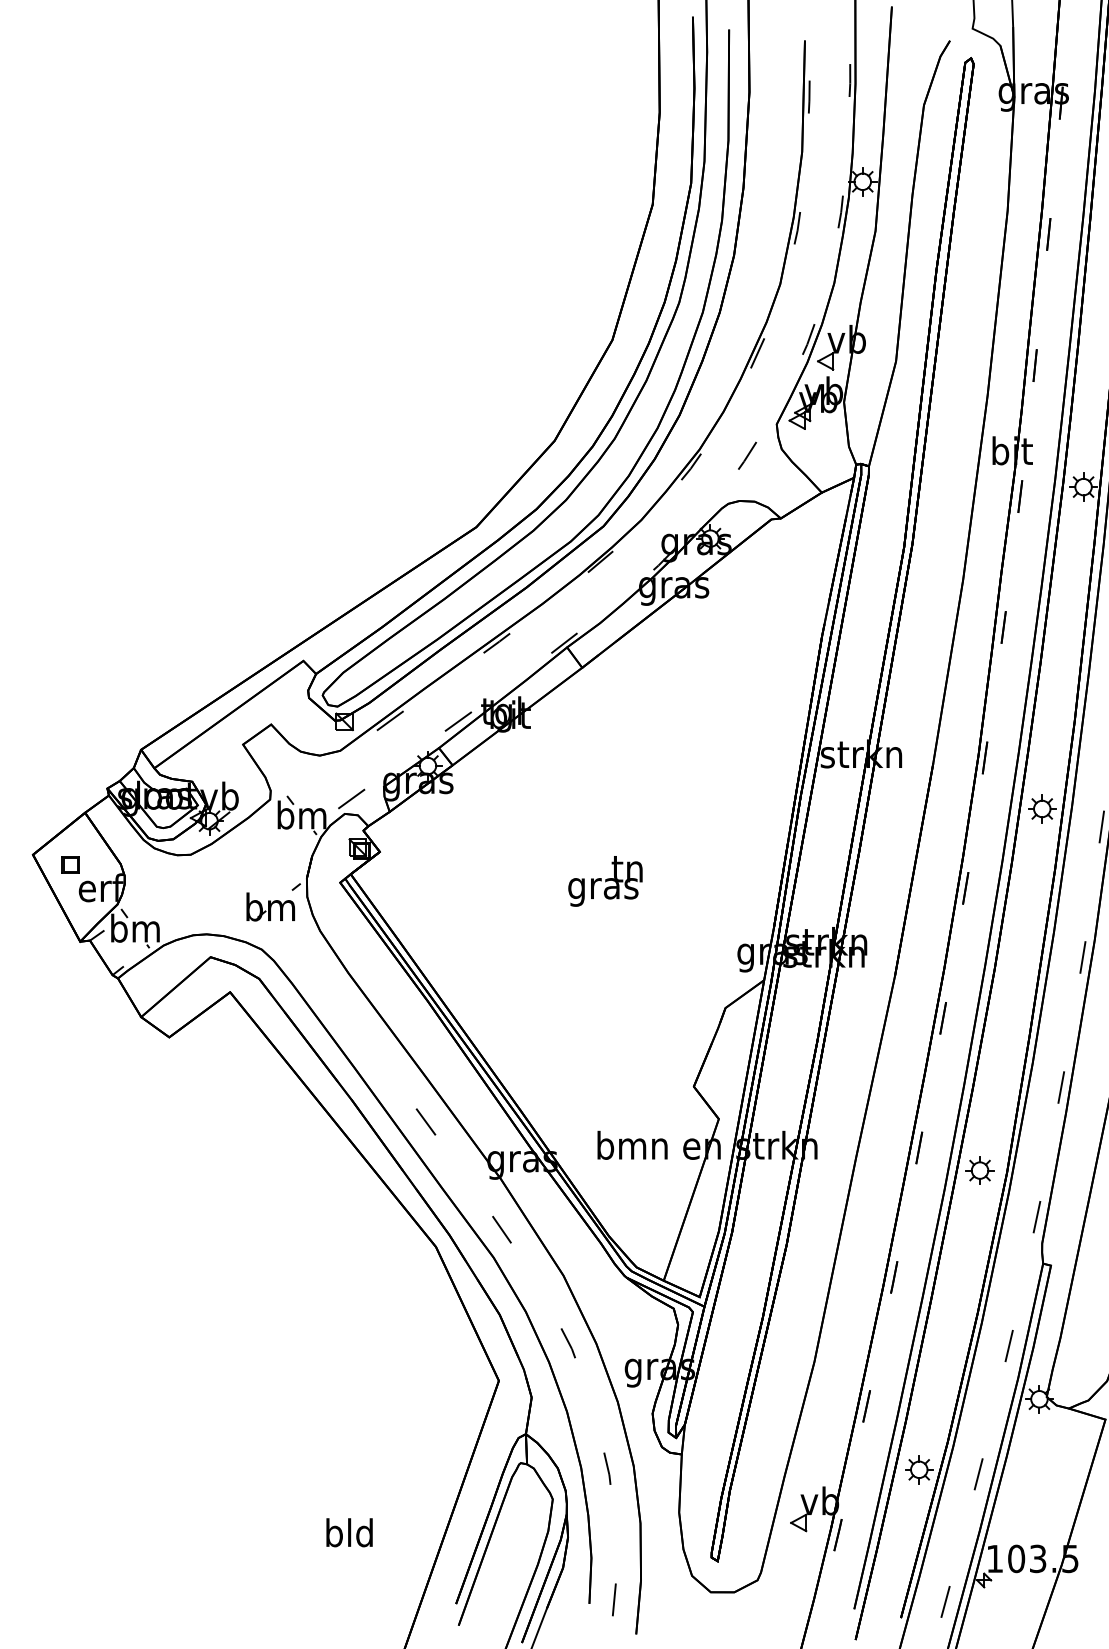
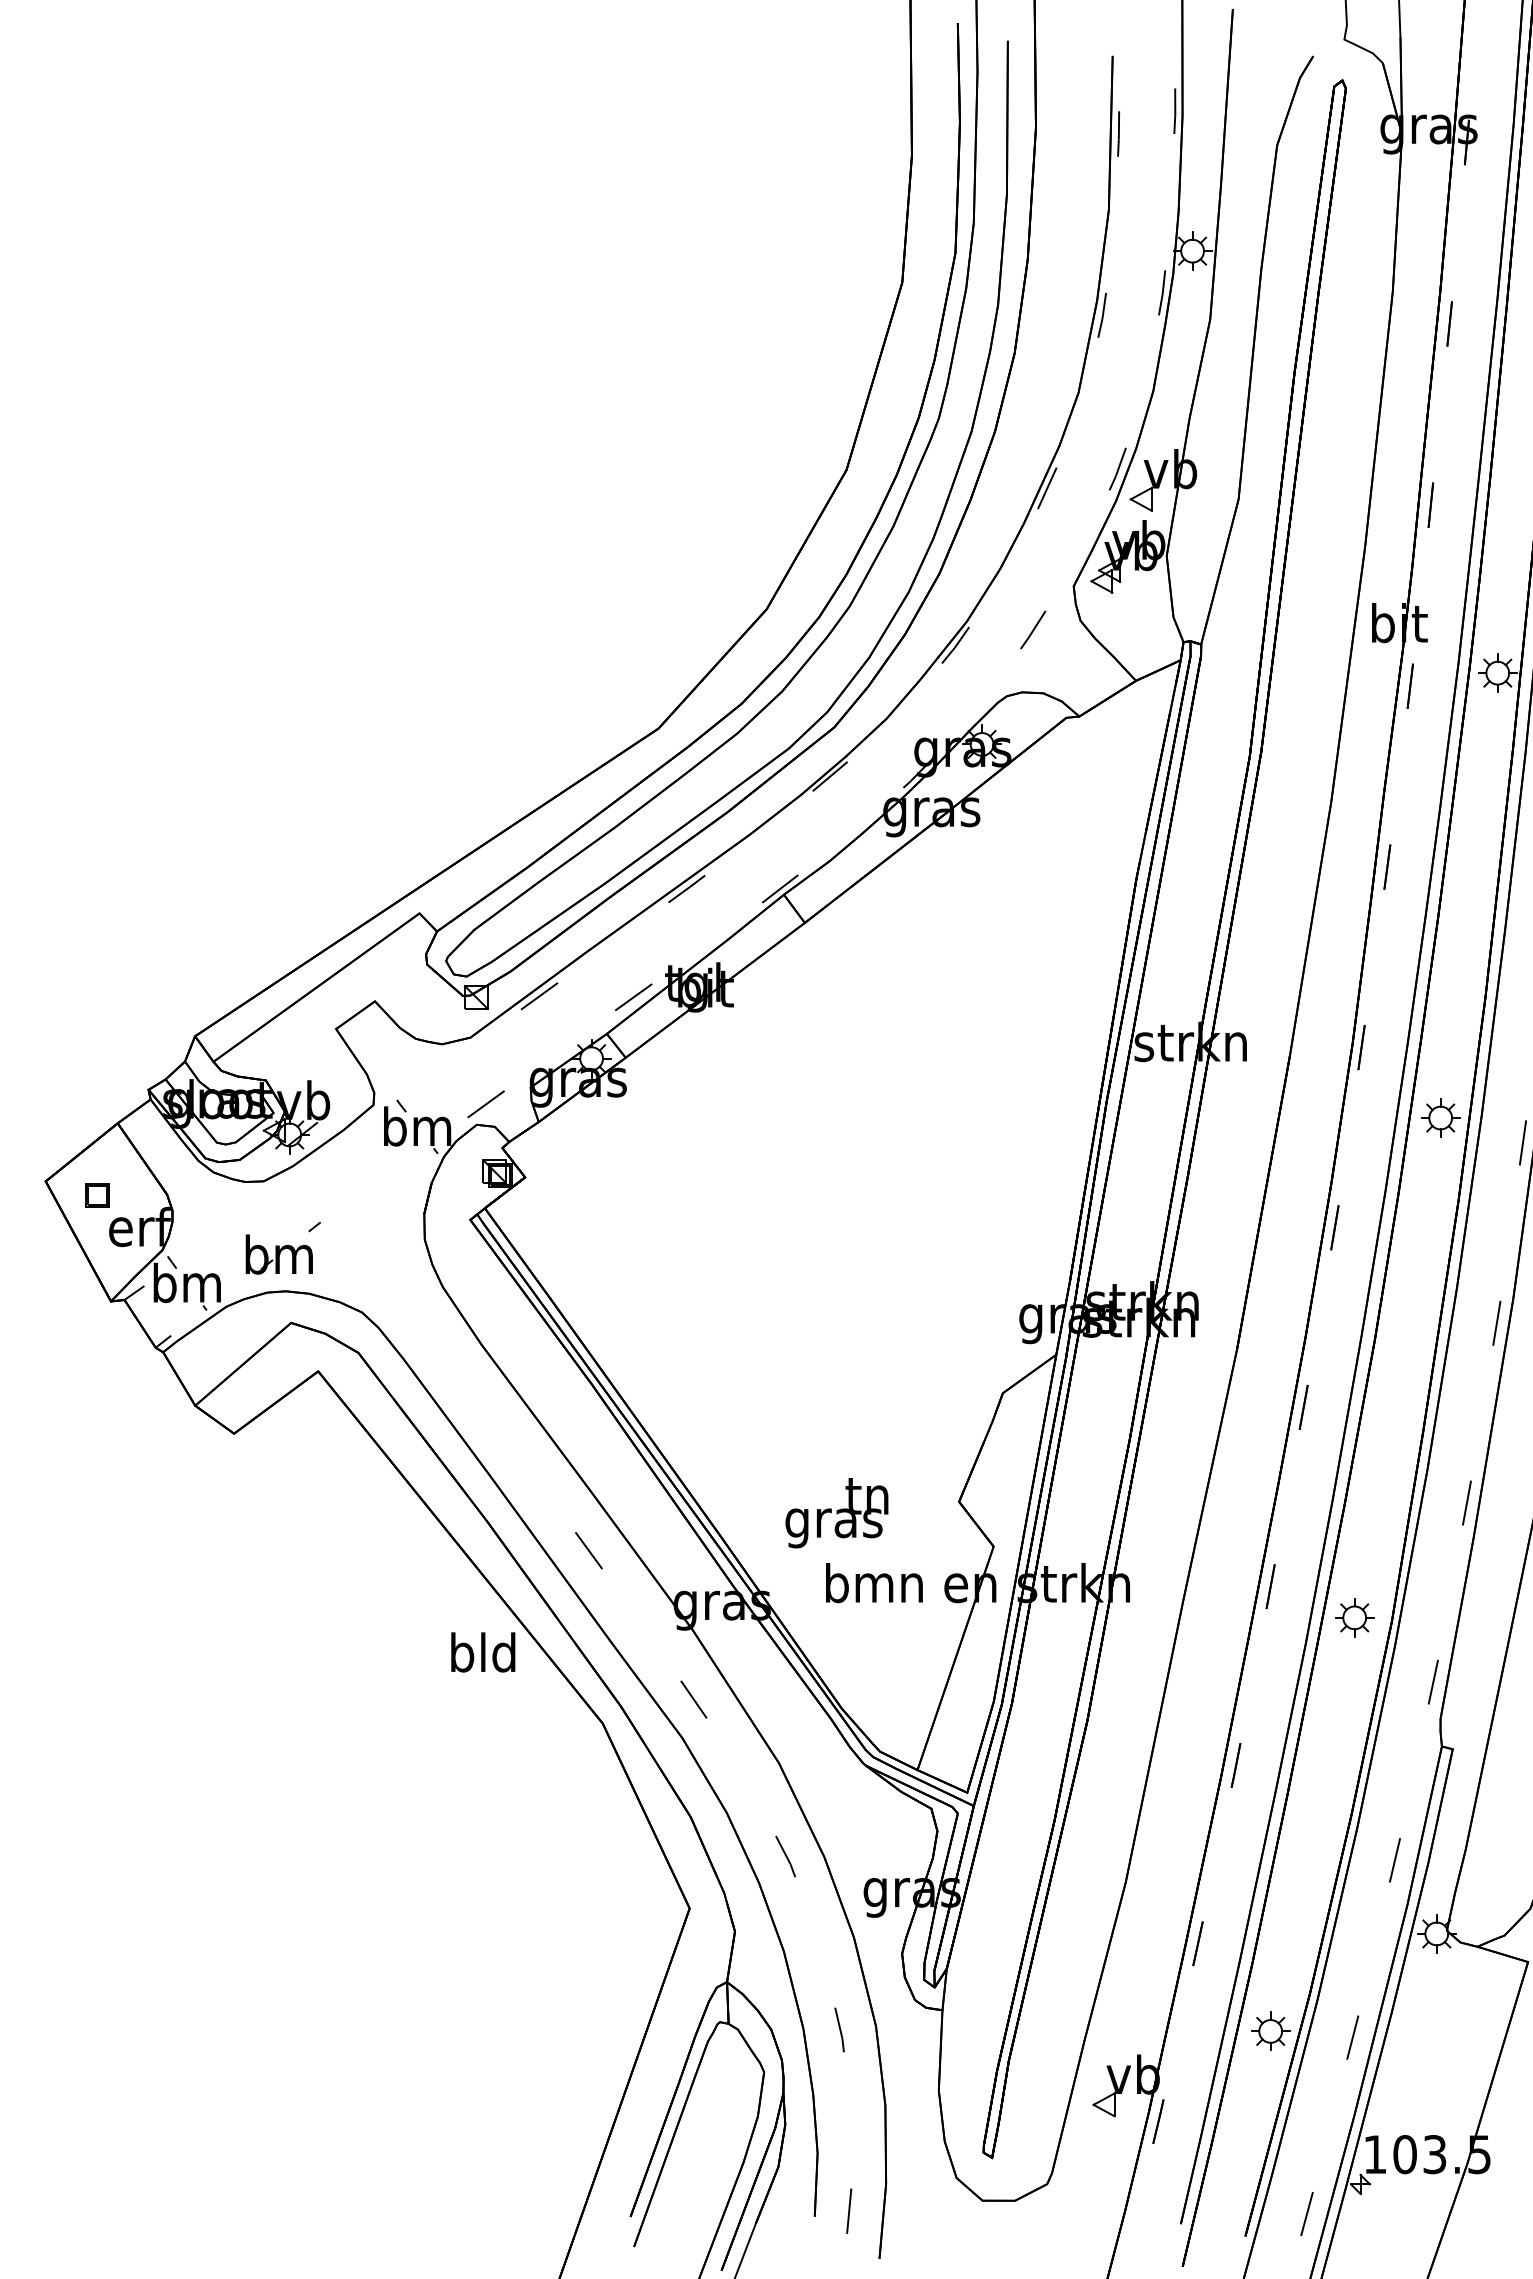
text: (605, 881) -> (836, 1513), moved
part: (273, 901) -> (282, 1247), moved
text: (349, 1532) -> (483, 1652), moved

